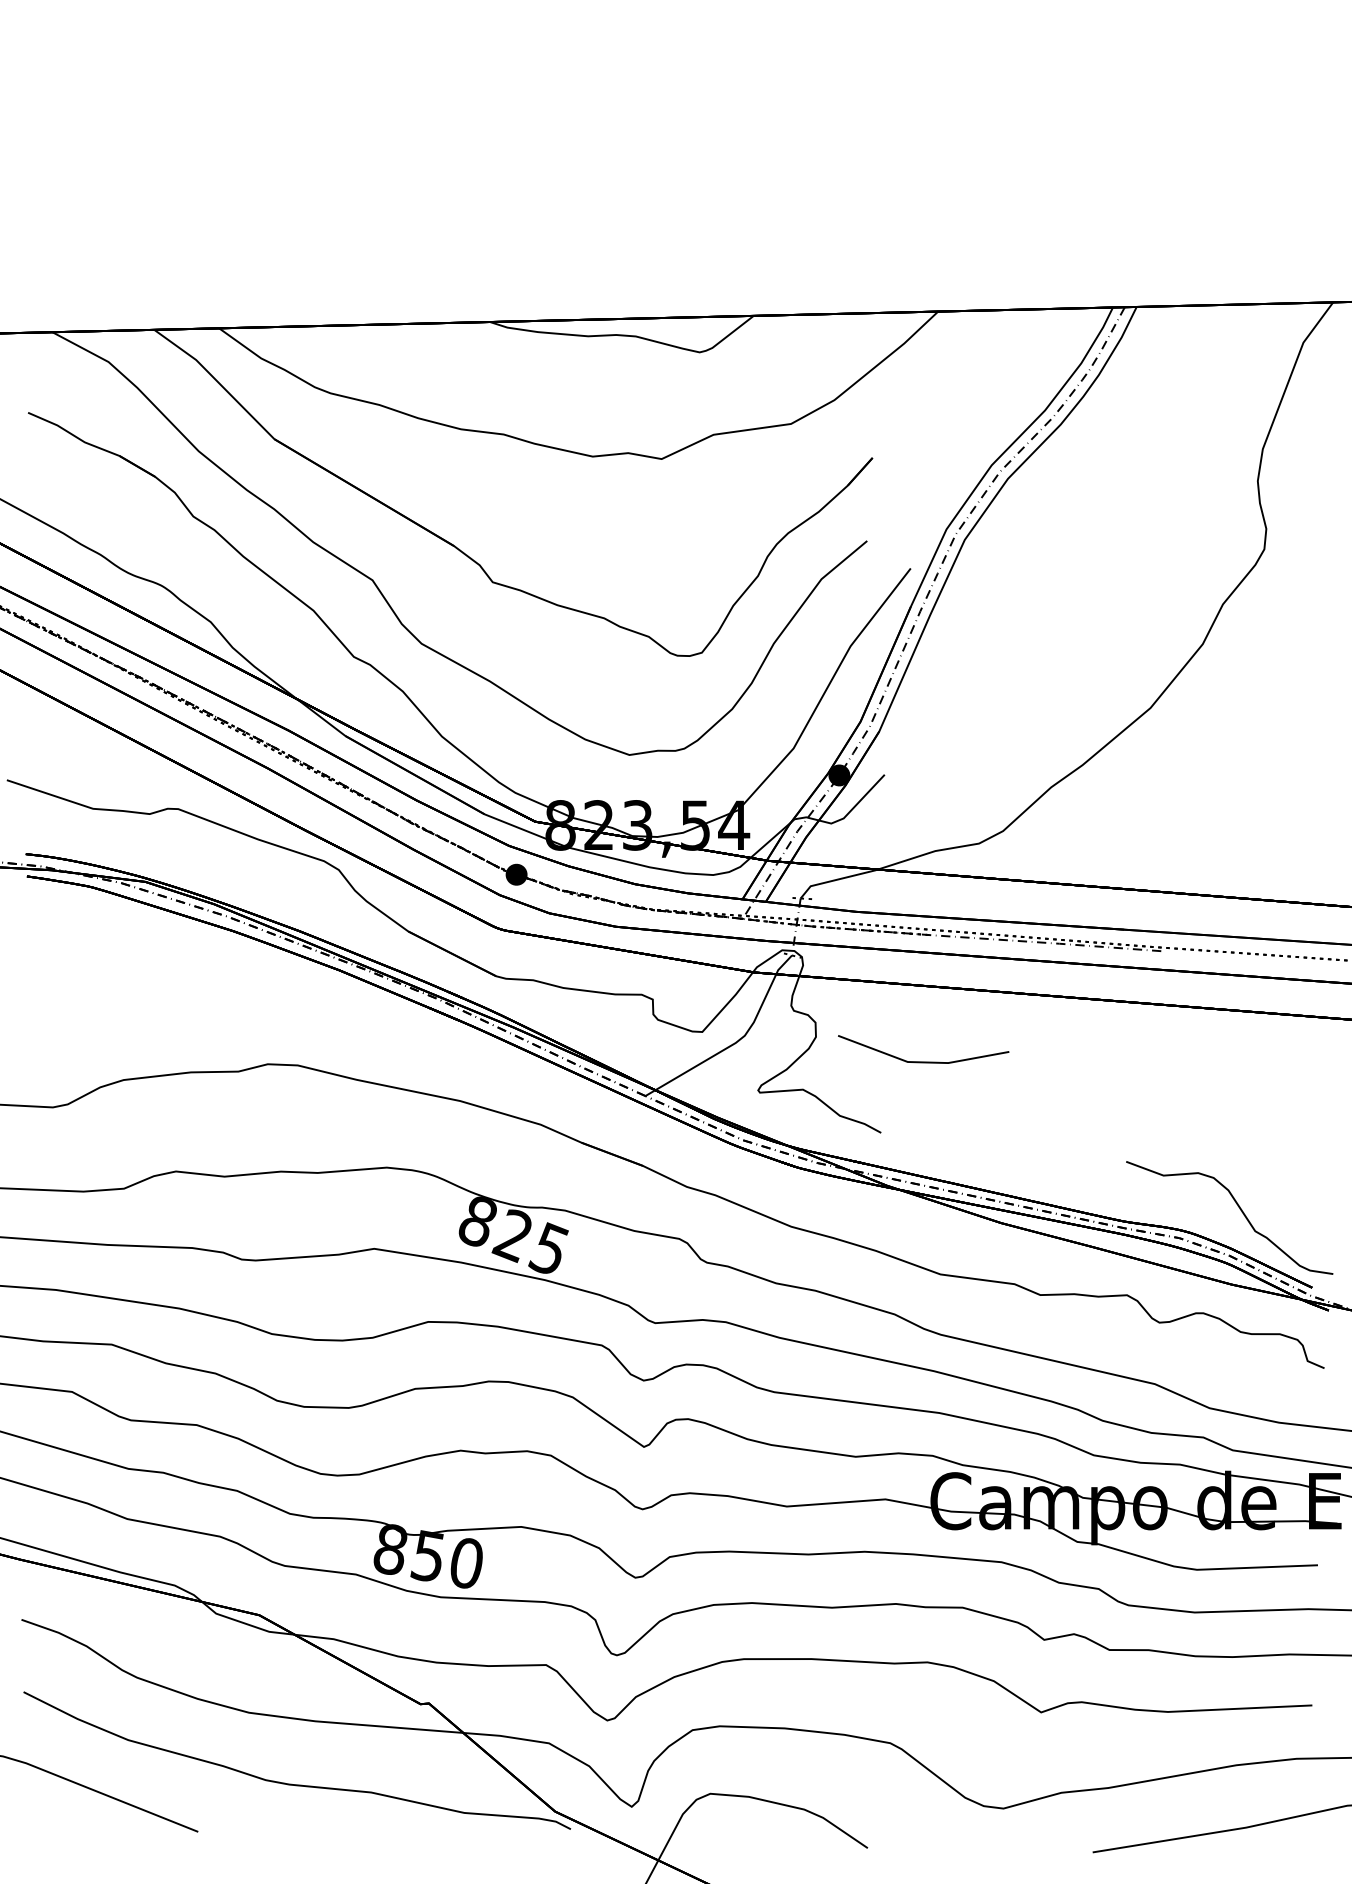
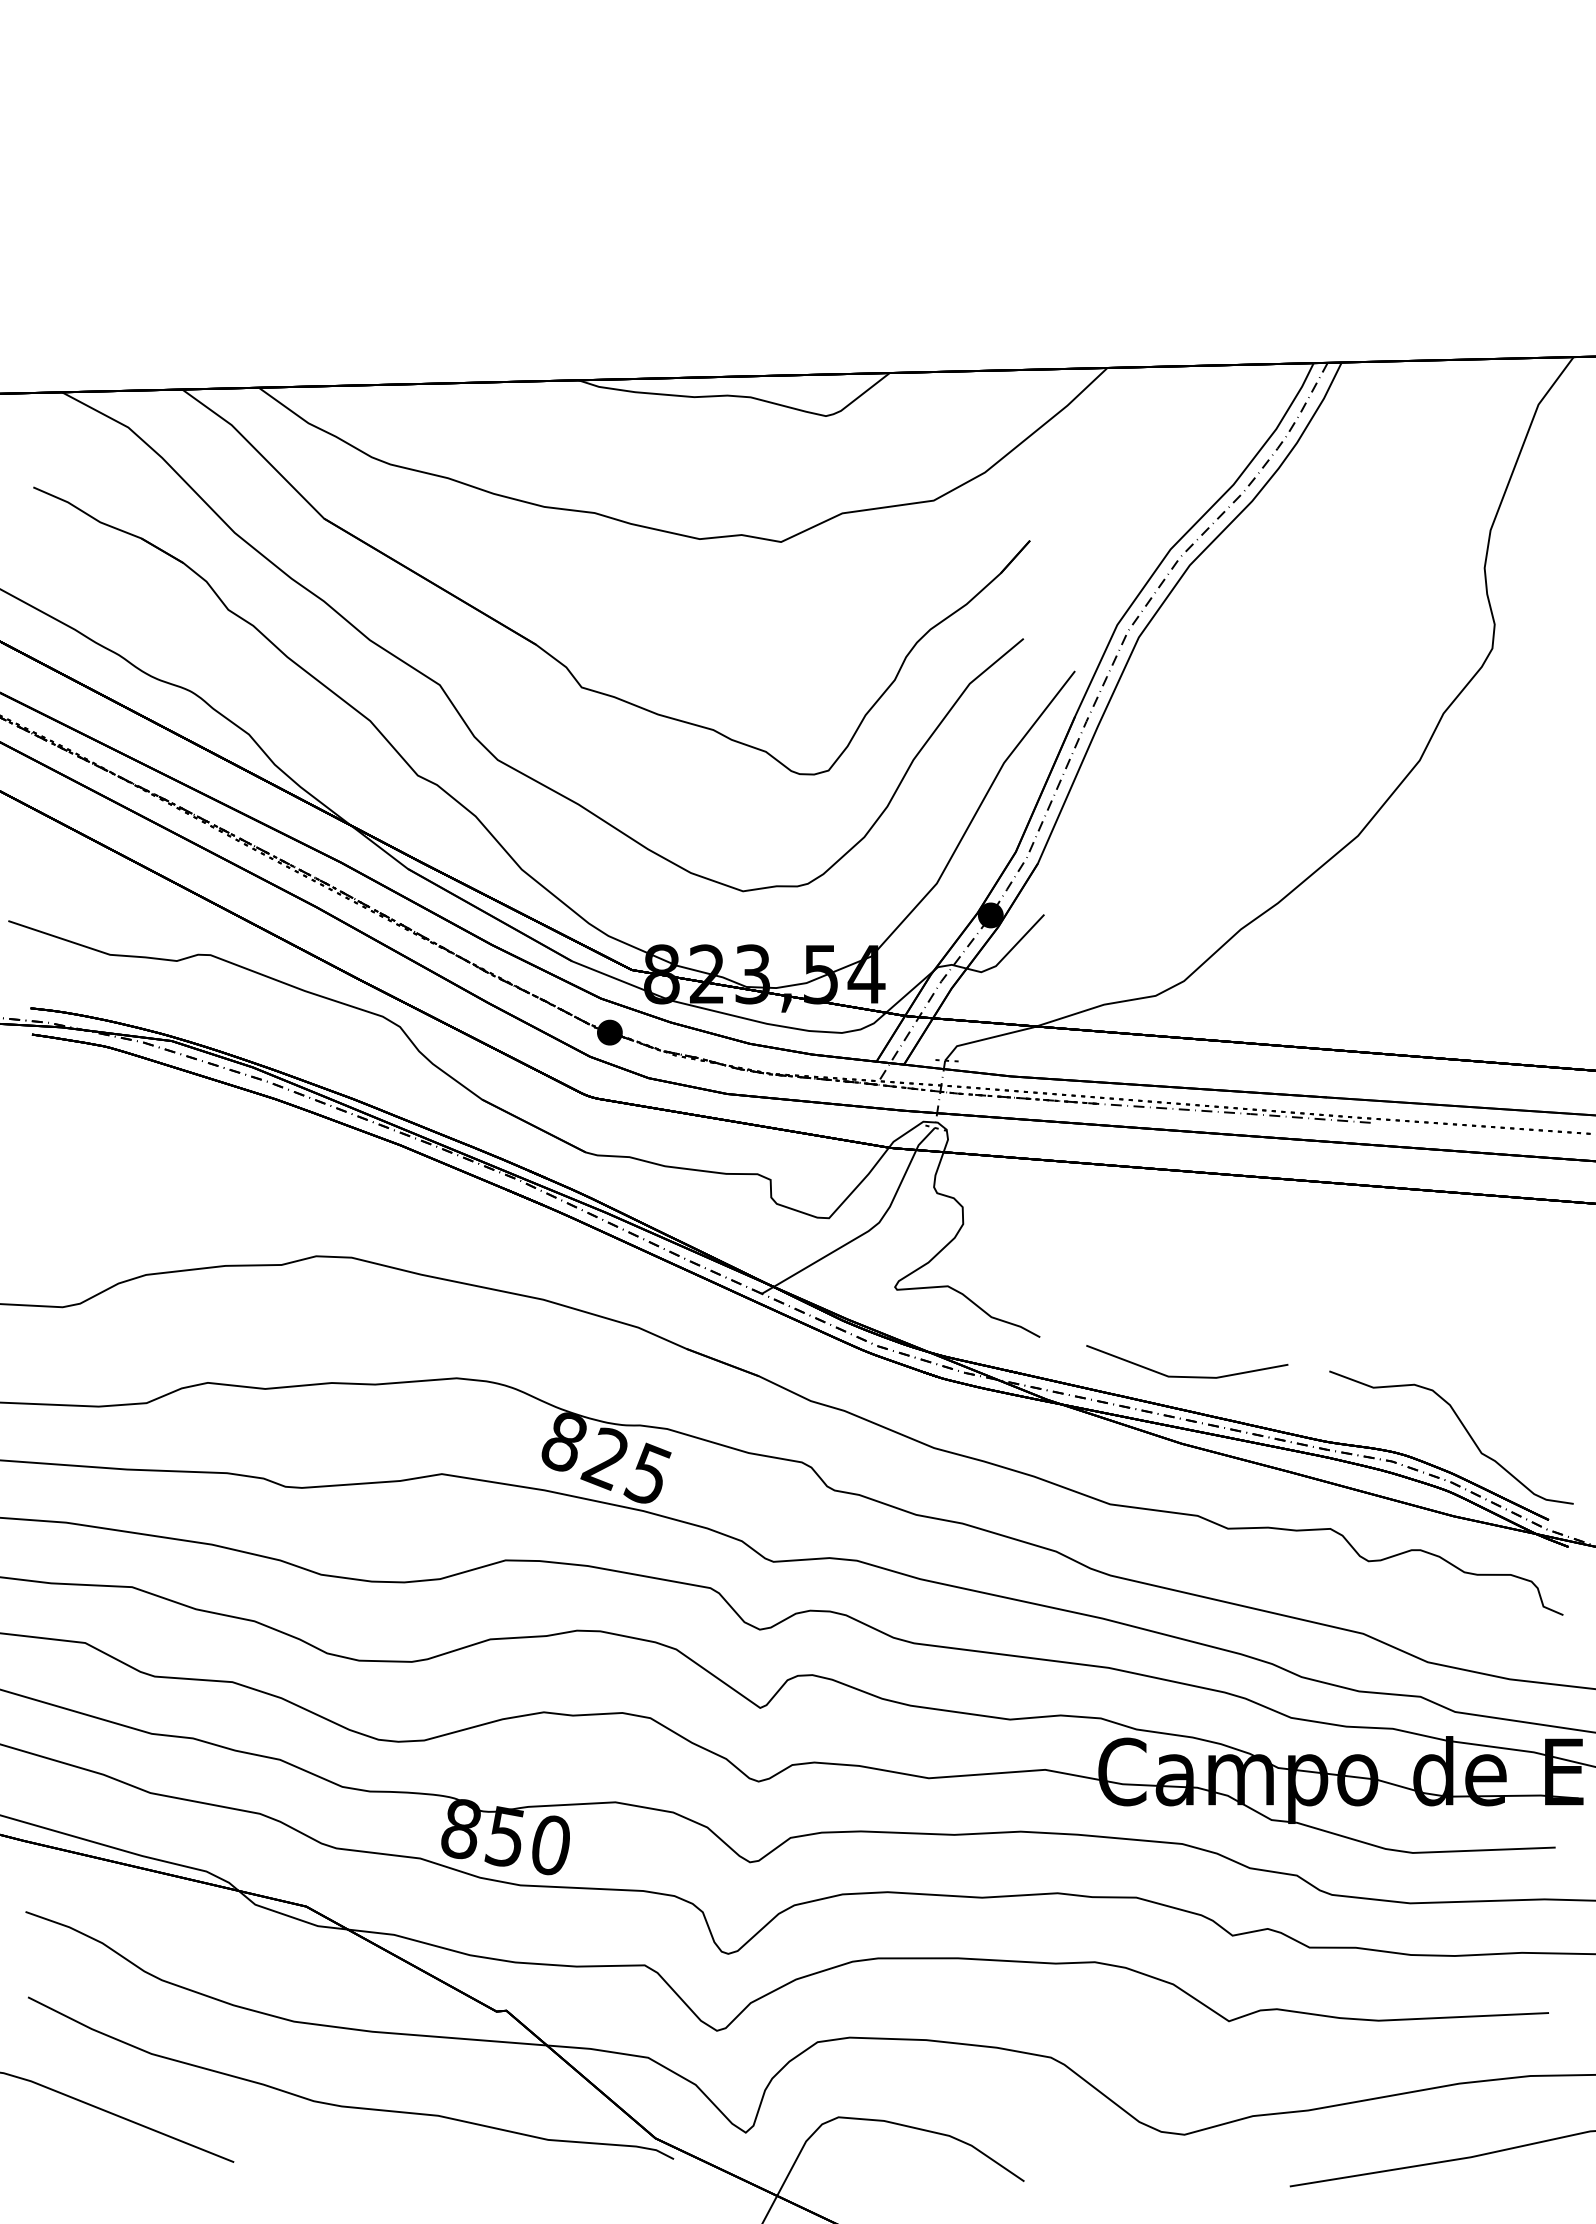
line: (923, 1061) -> (1187, 1376), moved

